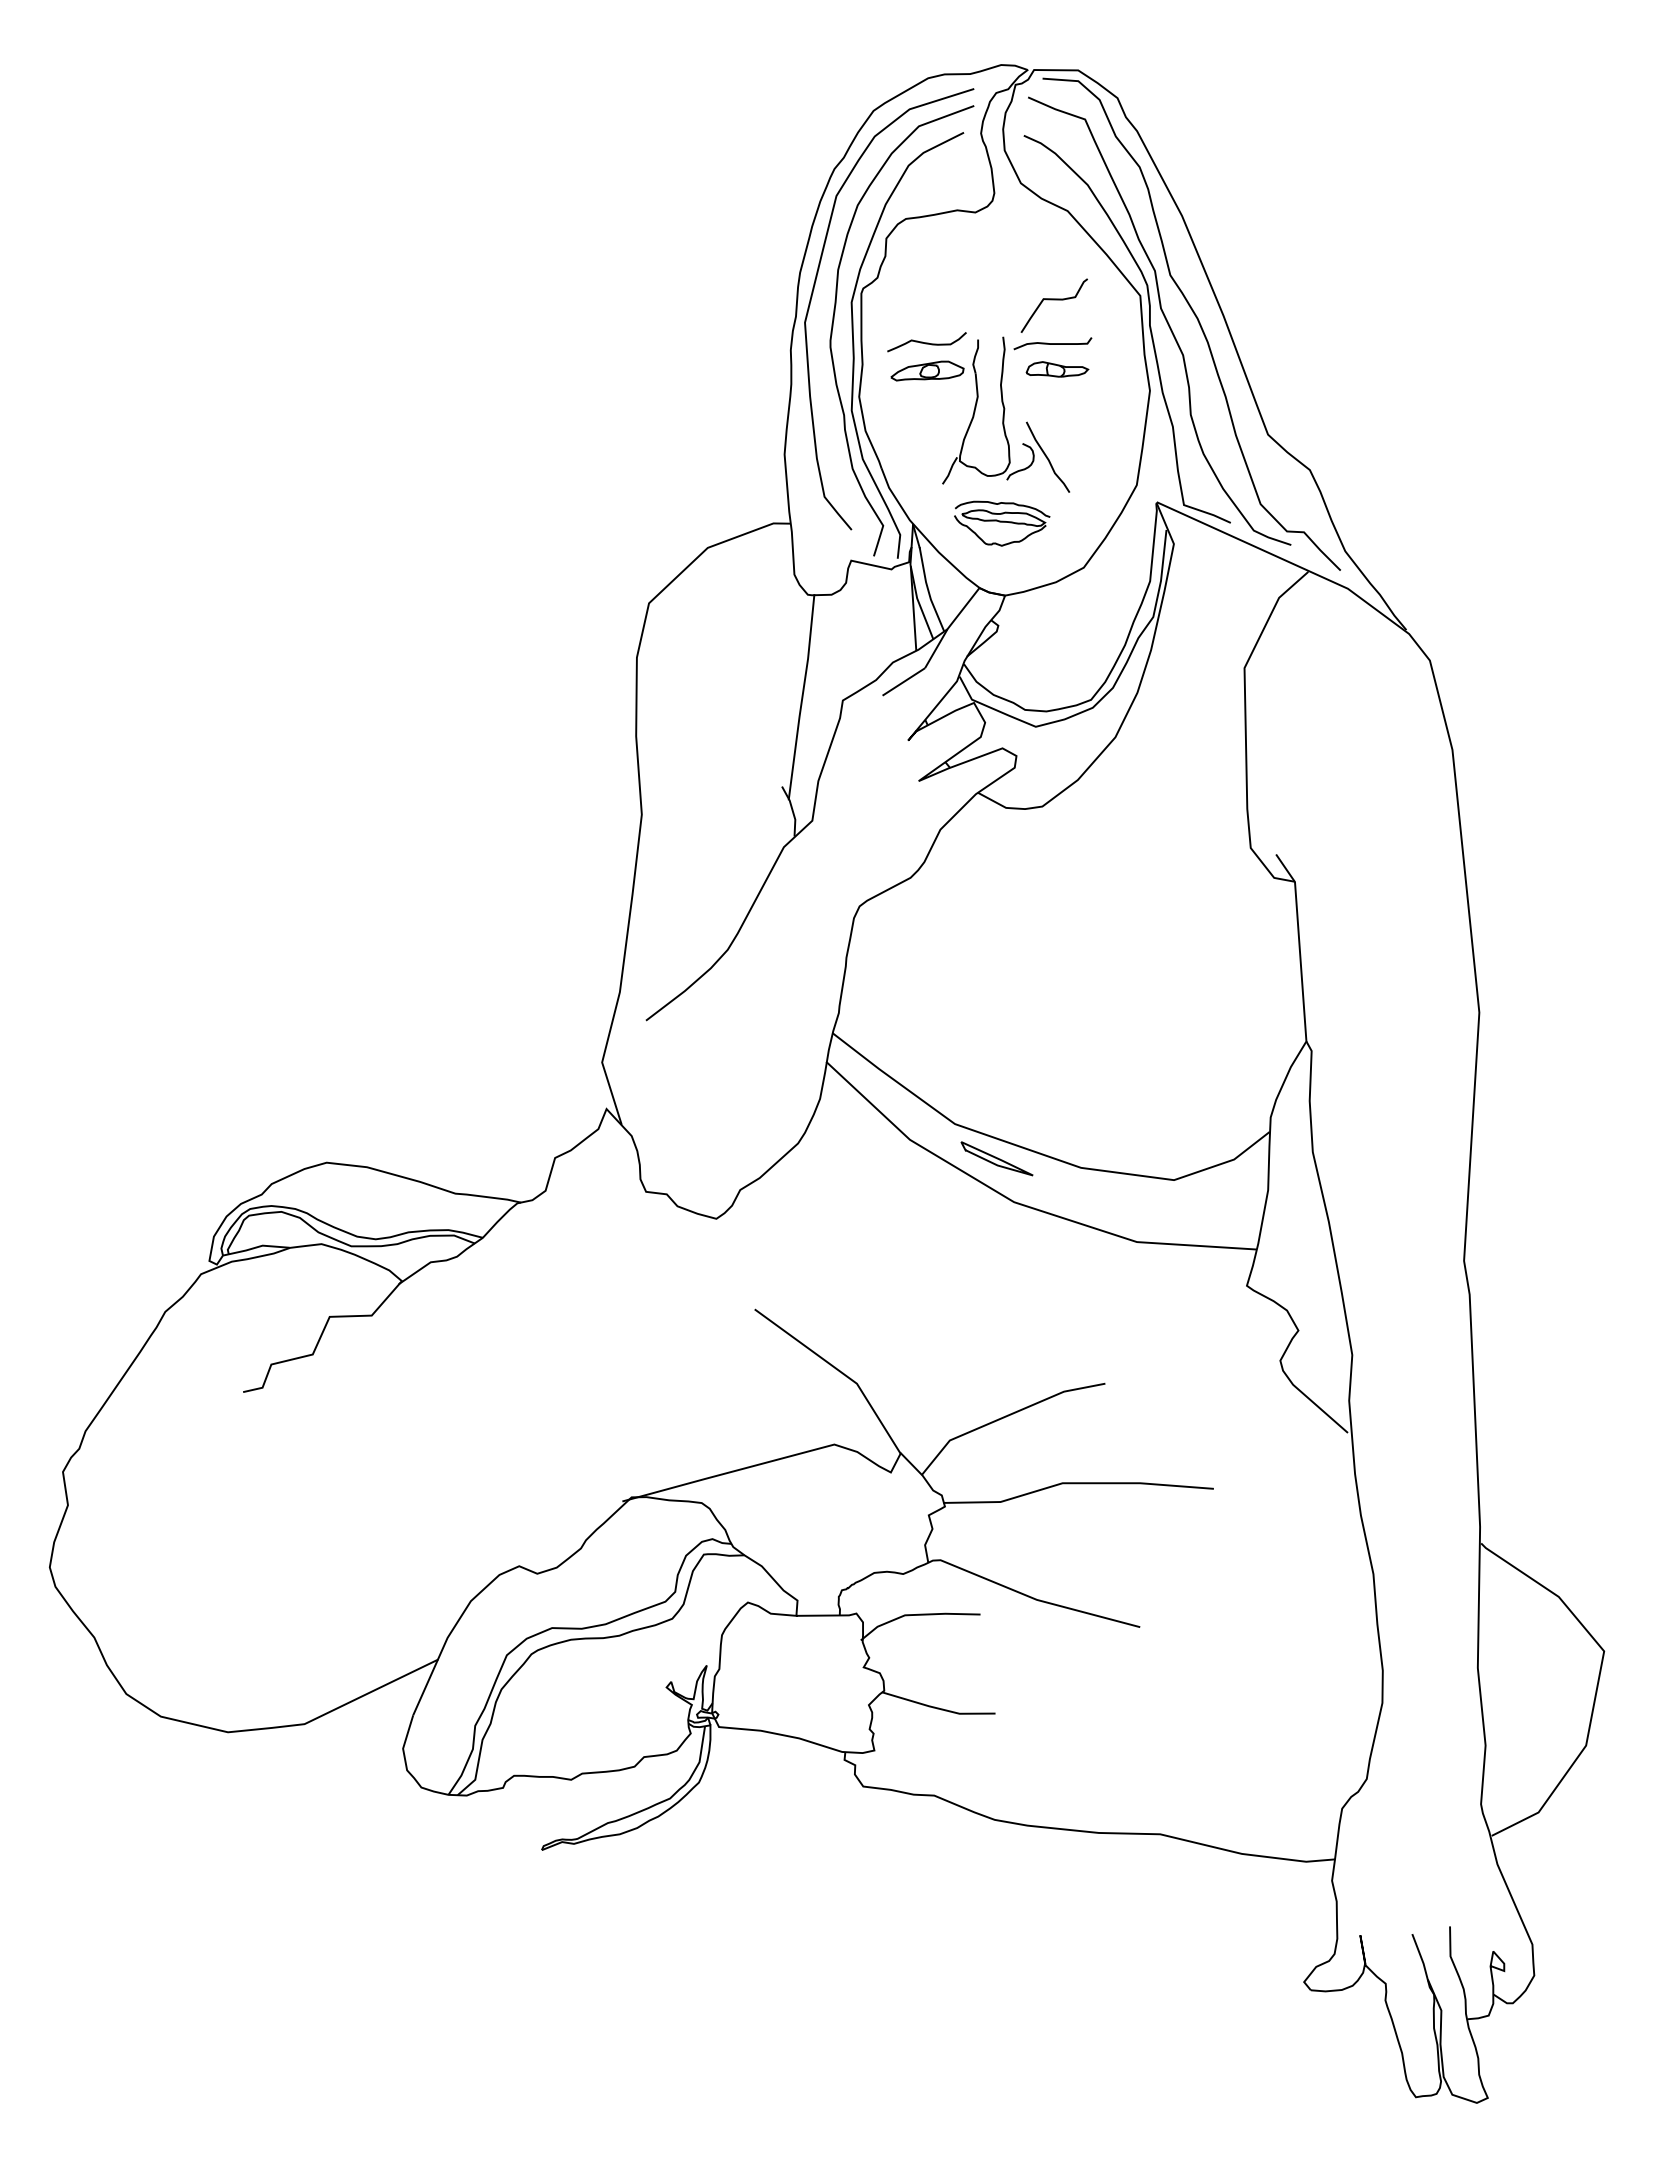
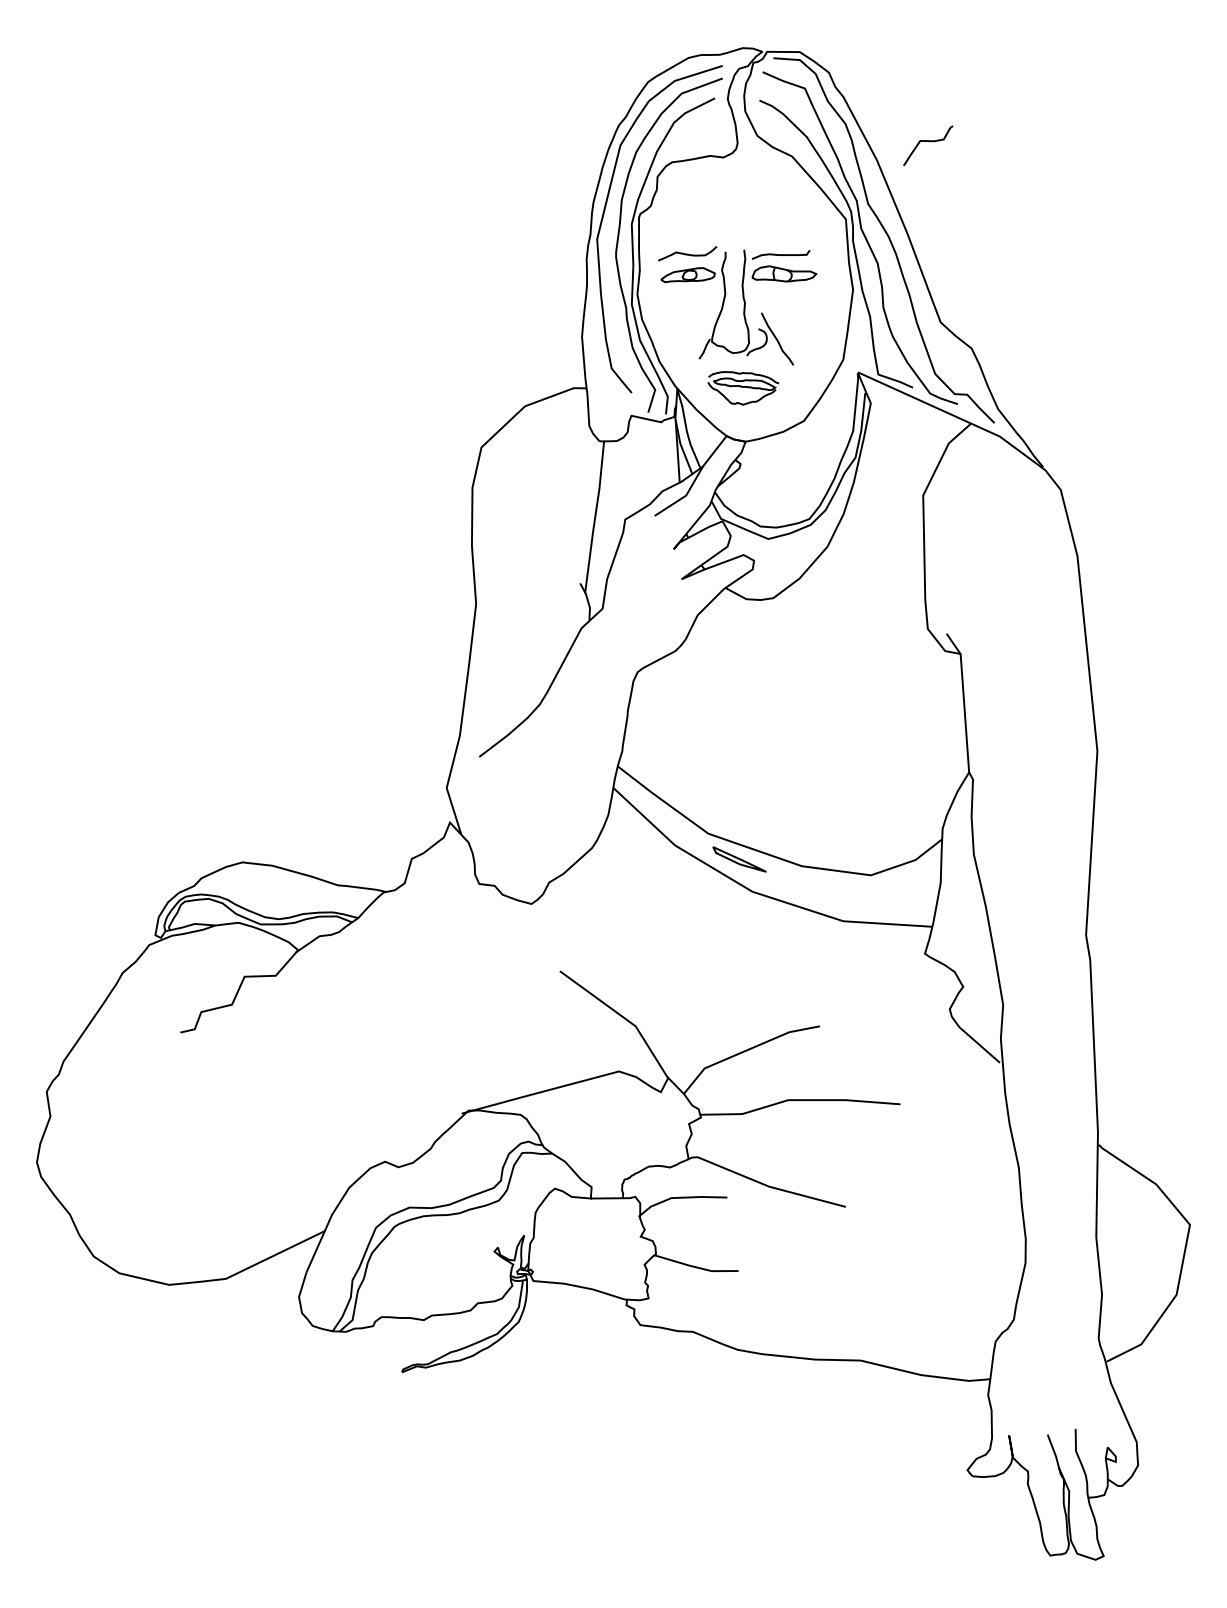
curve: (1053, 300) -> (927, 141), moved
part: (1057, 369) -> (784, 273), size x1.4

